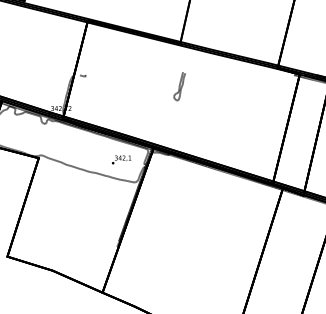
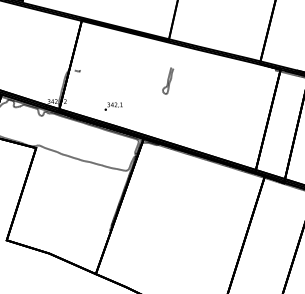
text: (121, 159) -> (113, 106), moved

